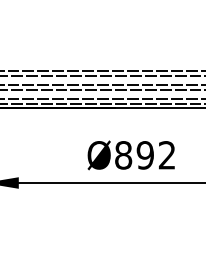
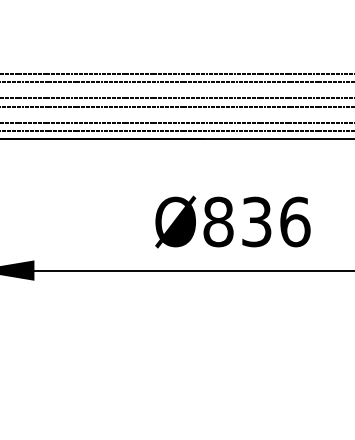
text: (155, 155) -> (274, 222), Ø892 -> Ø836

